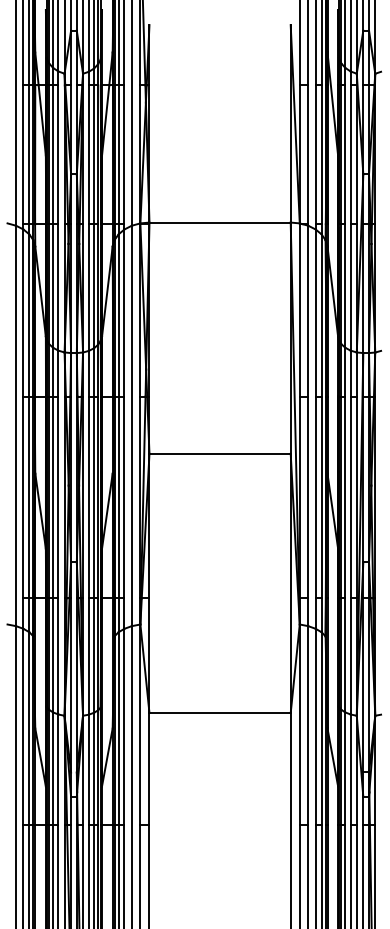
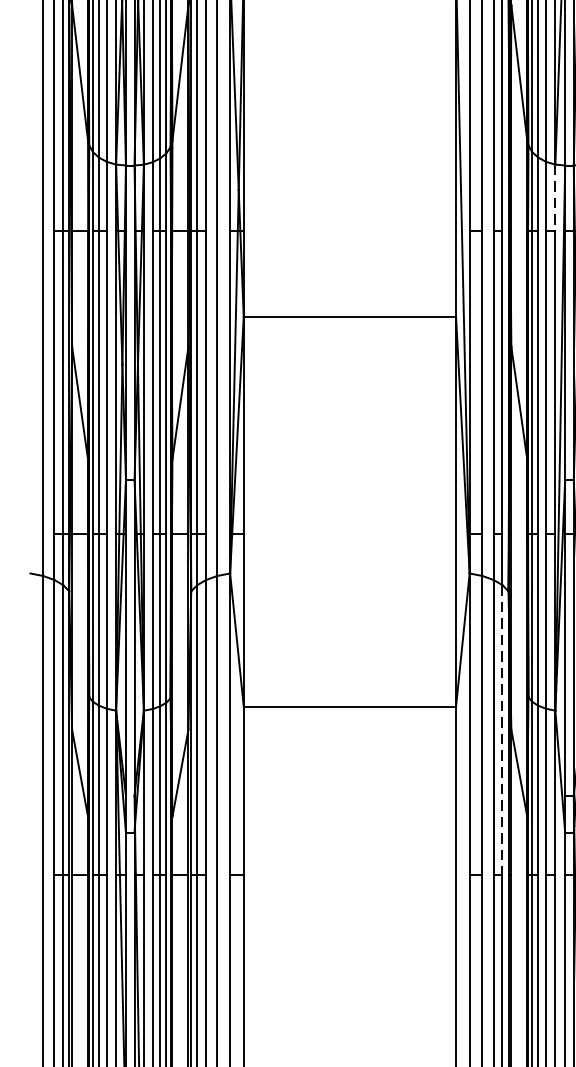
line: (356, 375) -> (554, 199), solid -> dashed
line: (321, 729) -> (502, 731), solid -> dashed

